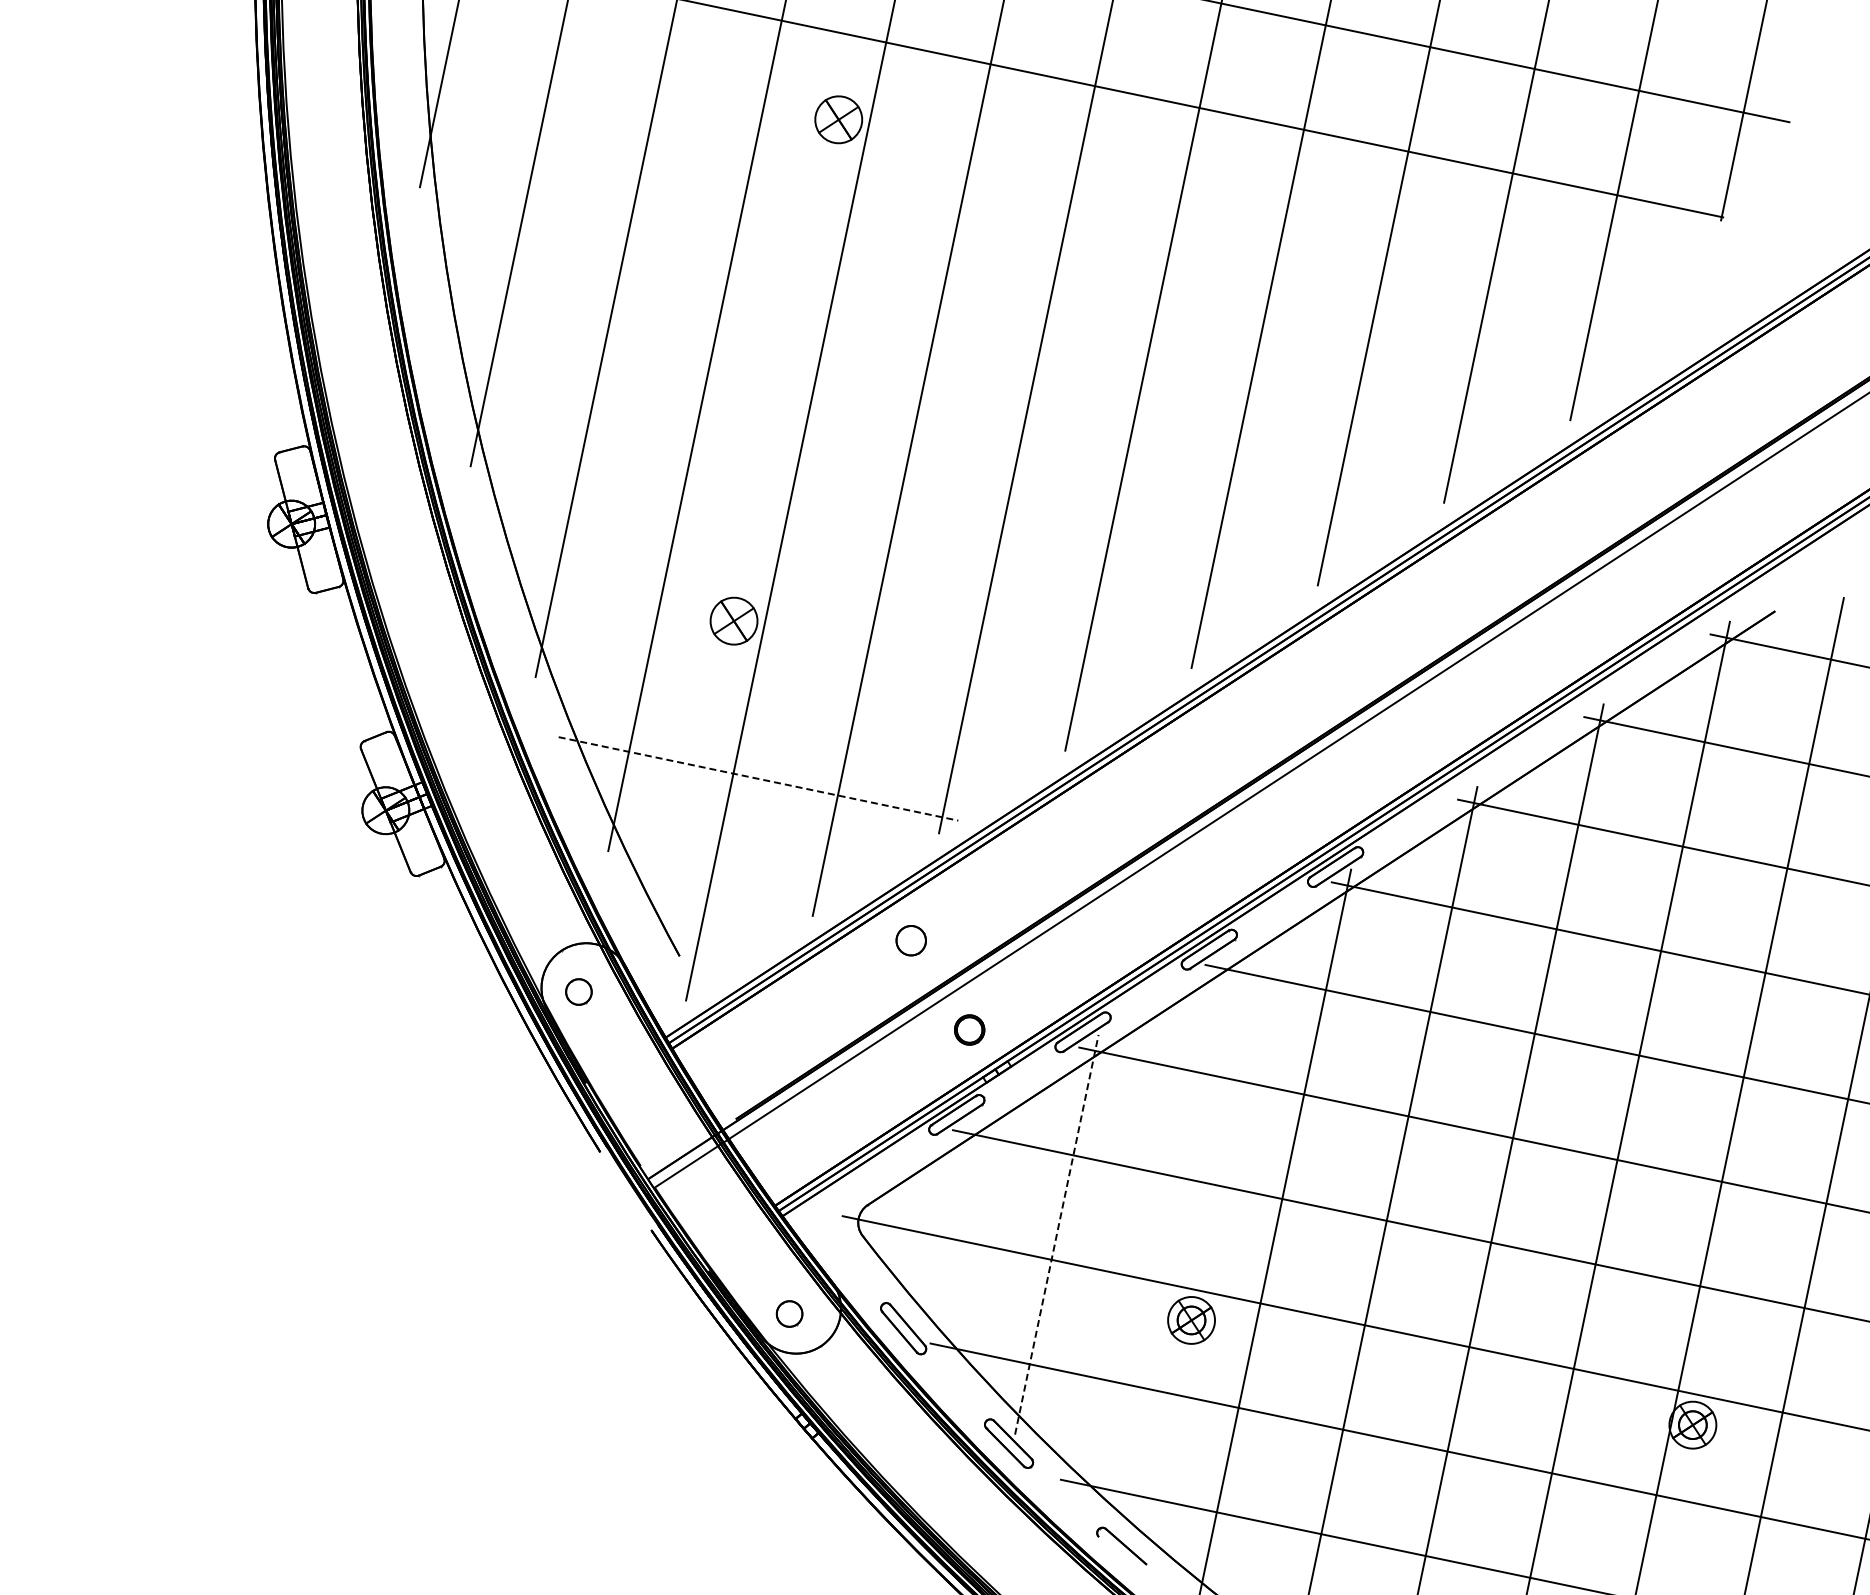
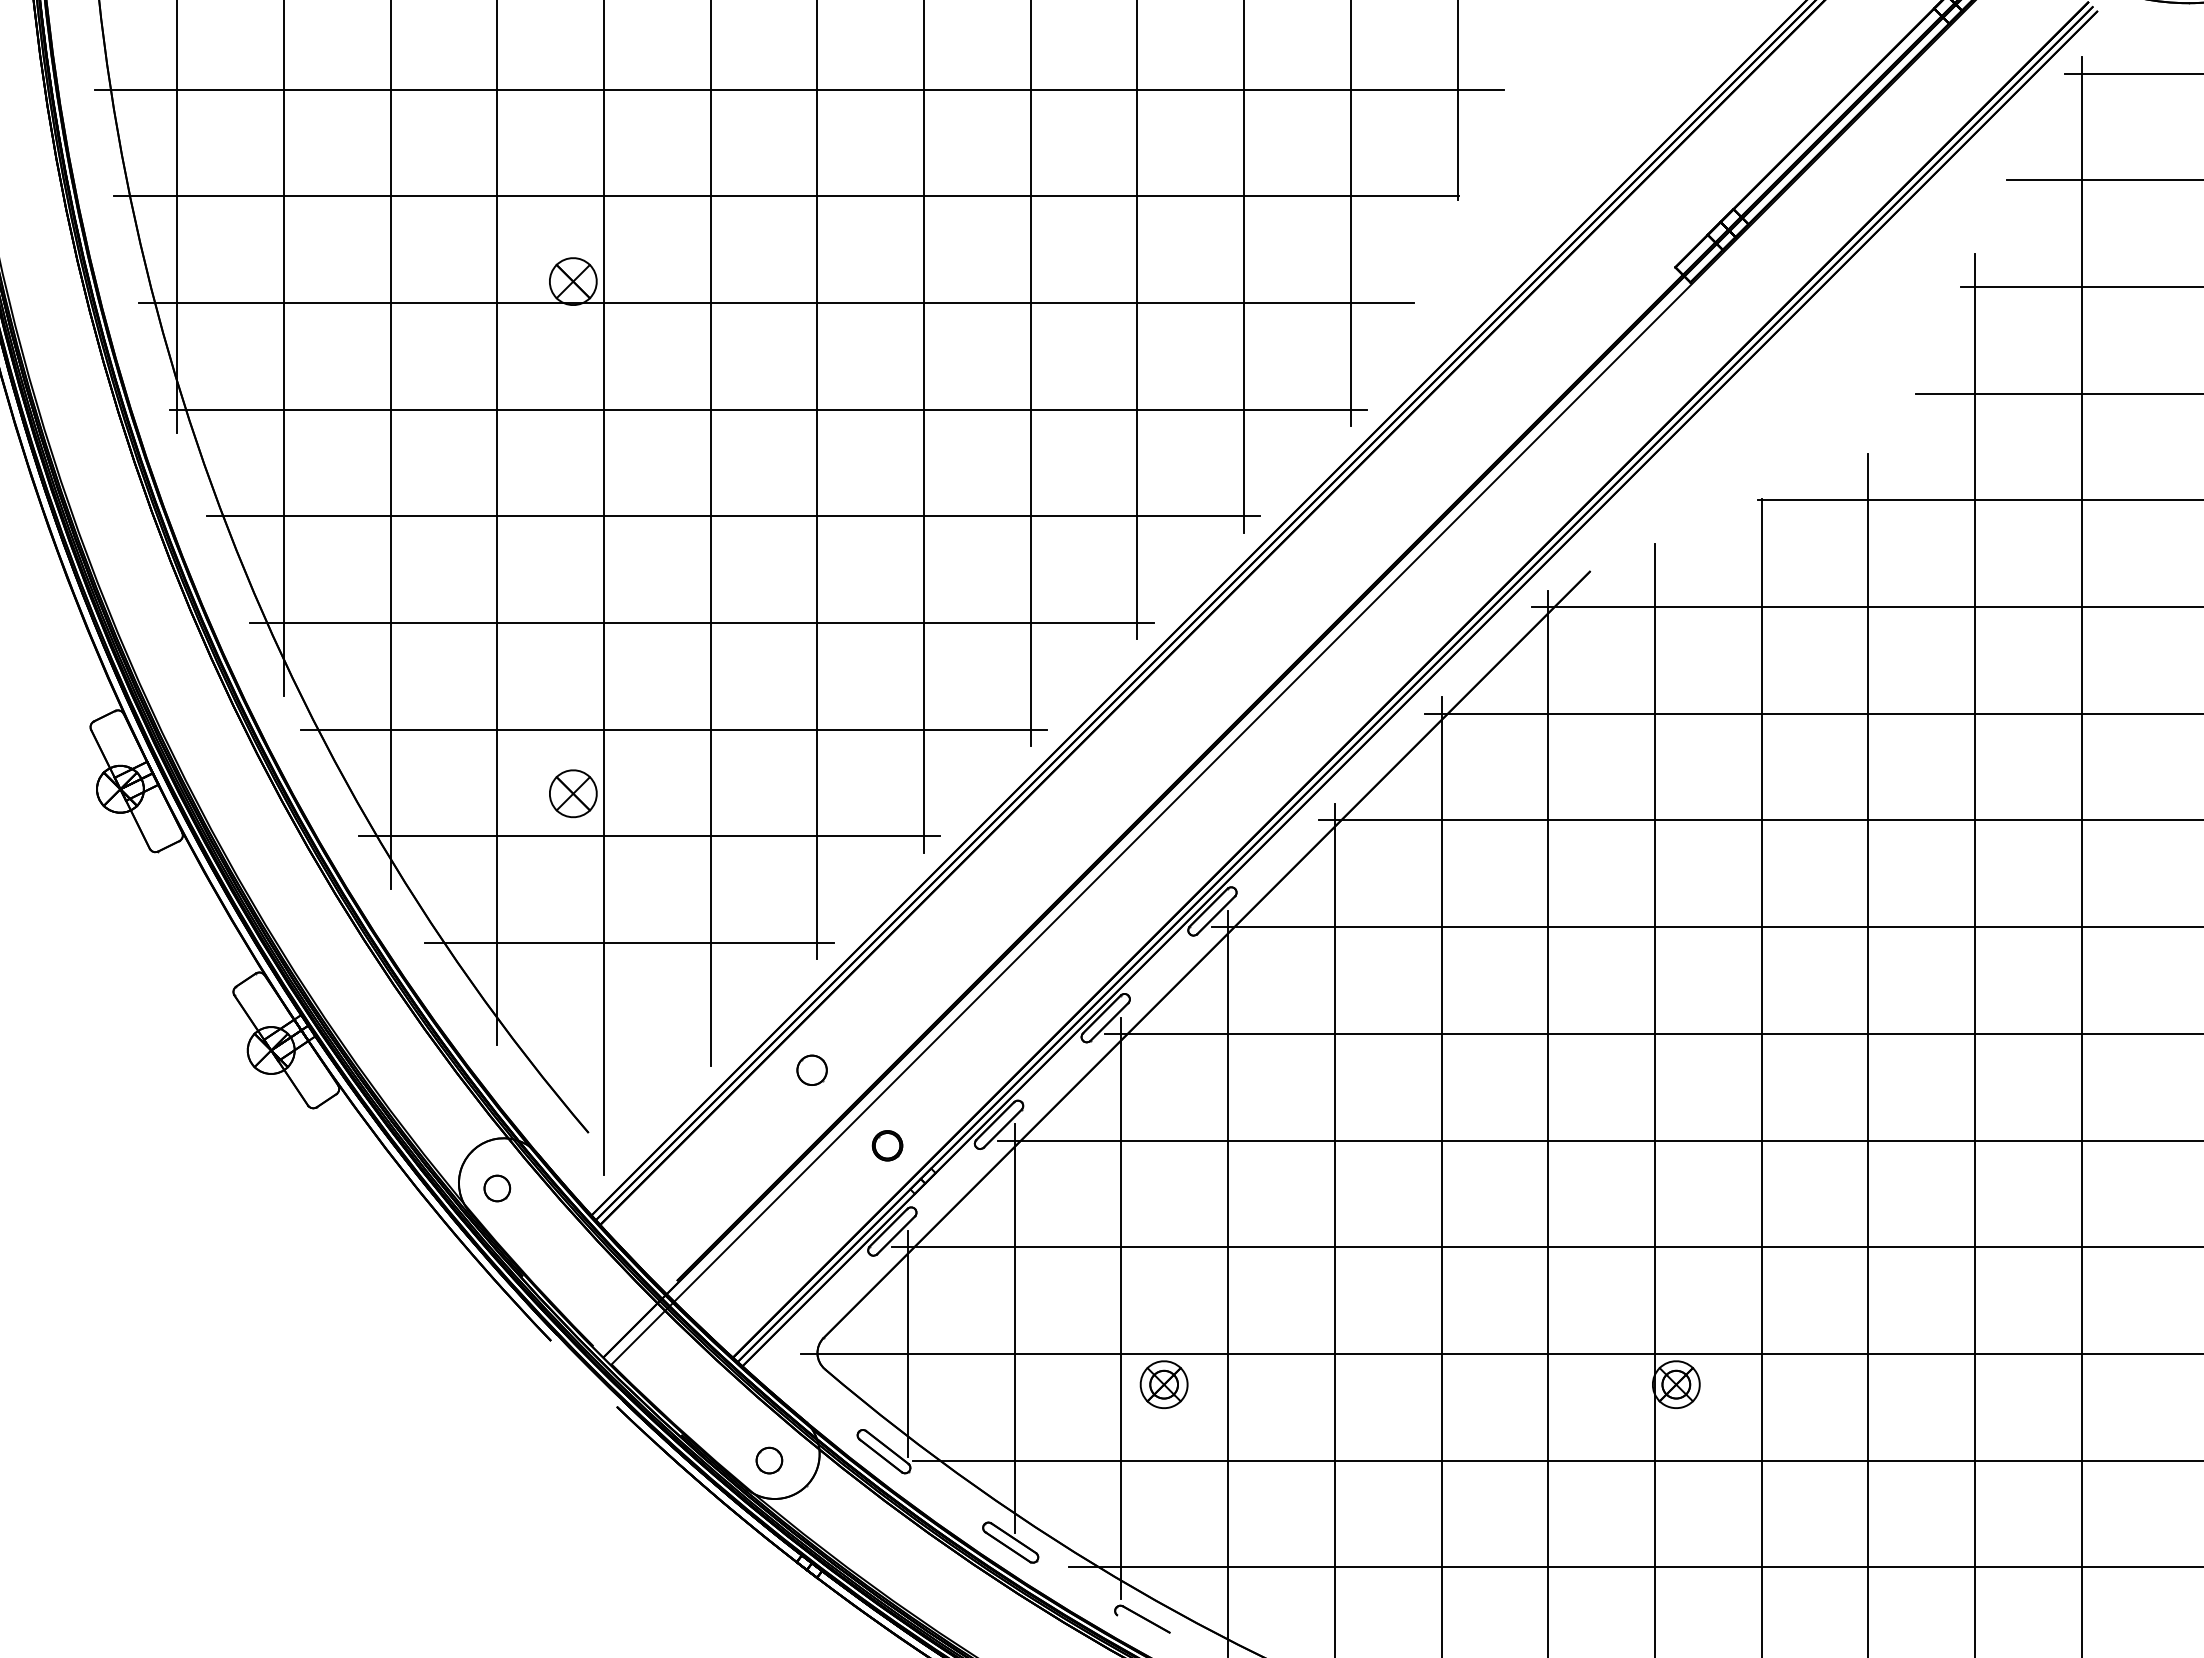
line: (1032, 181) -> (775, 302), added
line: (1003, 284) -> (768, 409), added
line: (947, 382) -> (733, 516), added
line: (894, 480) -> (701, 623), added
line: (845, 578) -> (673, 729), added
line: (799, 678) -> (649, 836), added
line: (759, 779) -> (630, 943), dashed -> solid
line: (949, 1227) -> (908, 1343), added
line: (1056, 1233) -> (1014, 1327), dashed -> solid
line: (1165, 1237) -> (1121, 1308), added

